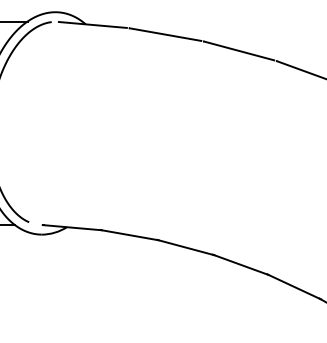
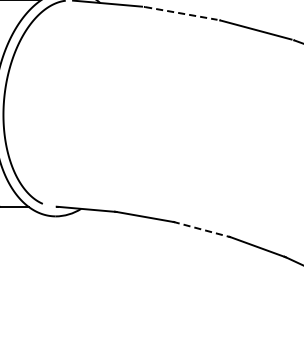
line: (166, 34) -> (182, 13), solid -> dashed
line: (185, 247) -> (201, 229), solid -> dashed

